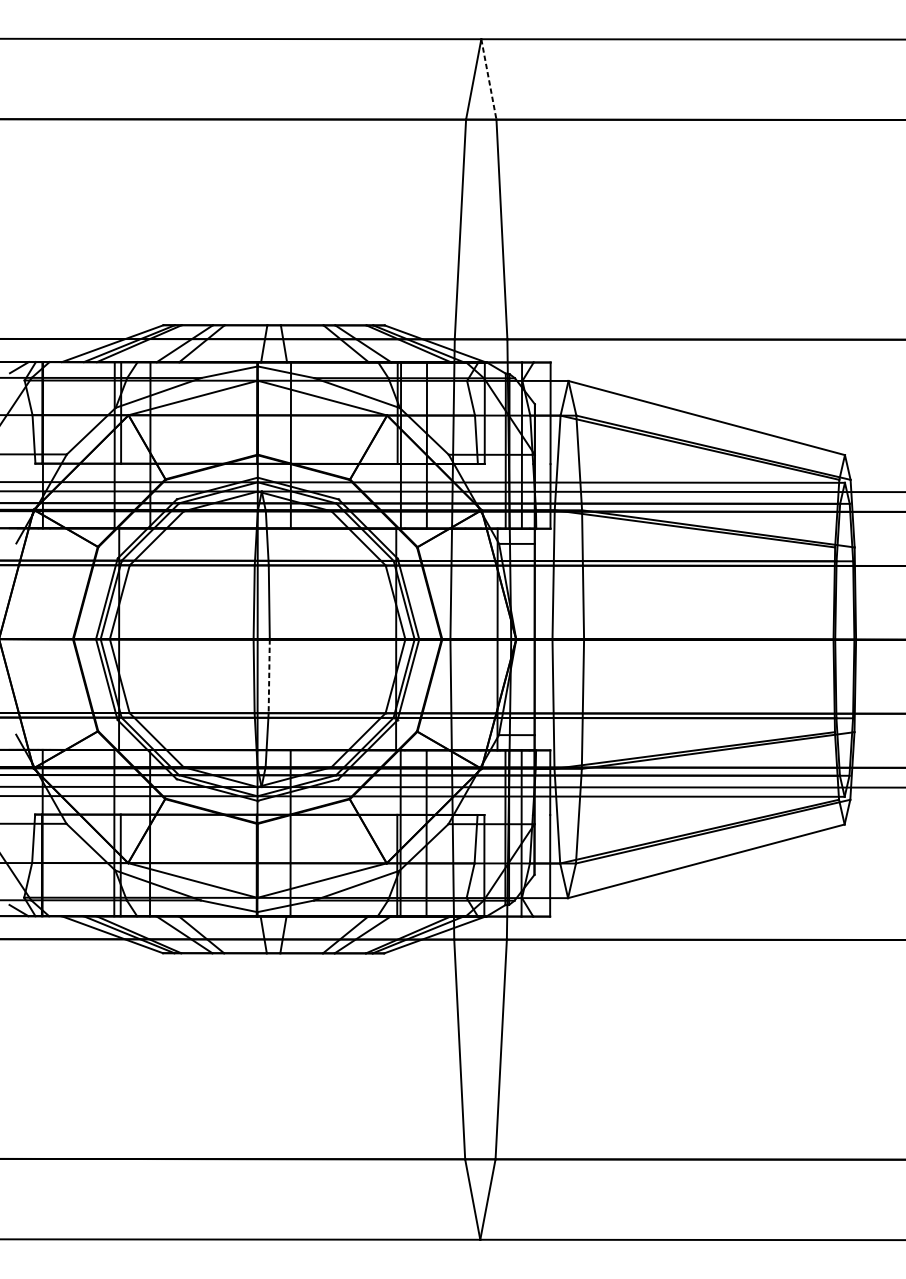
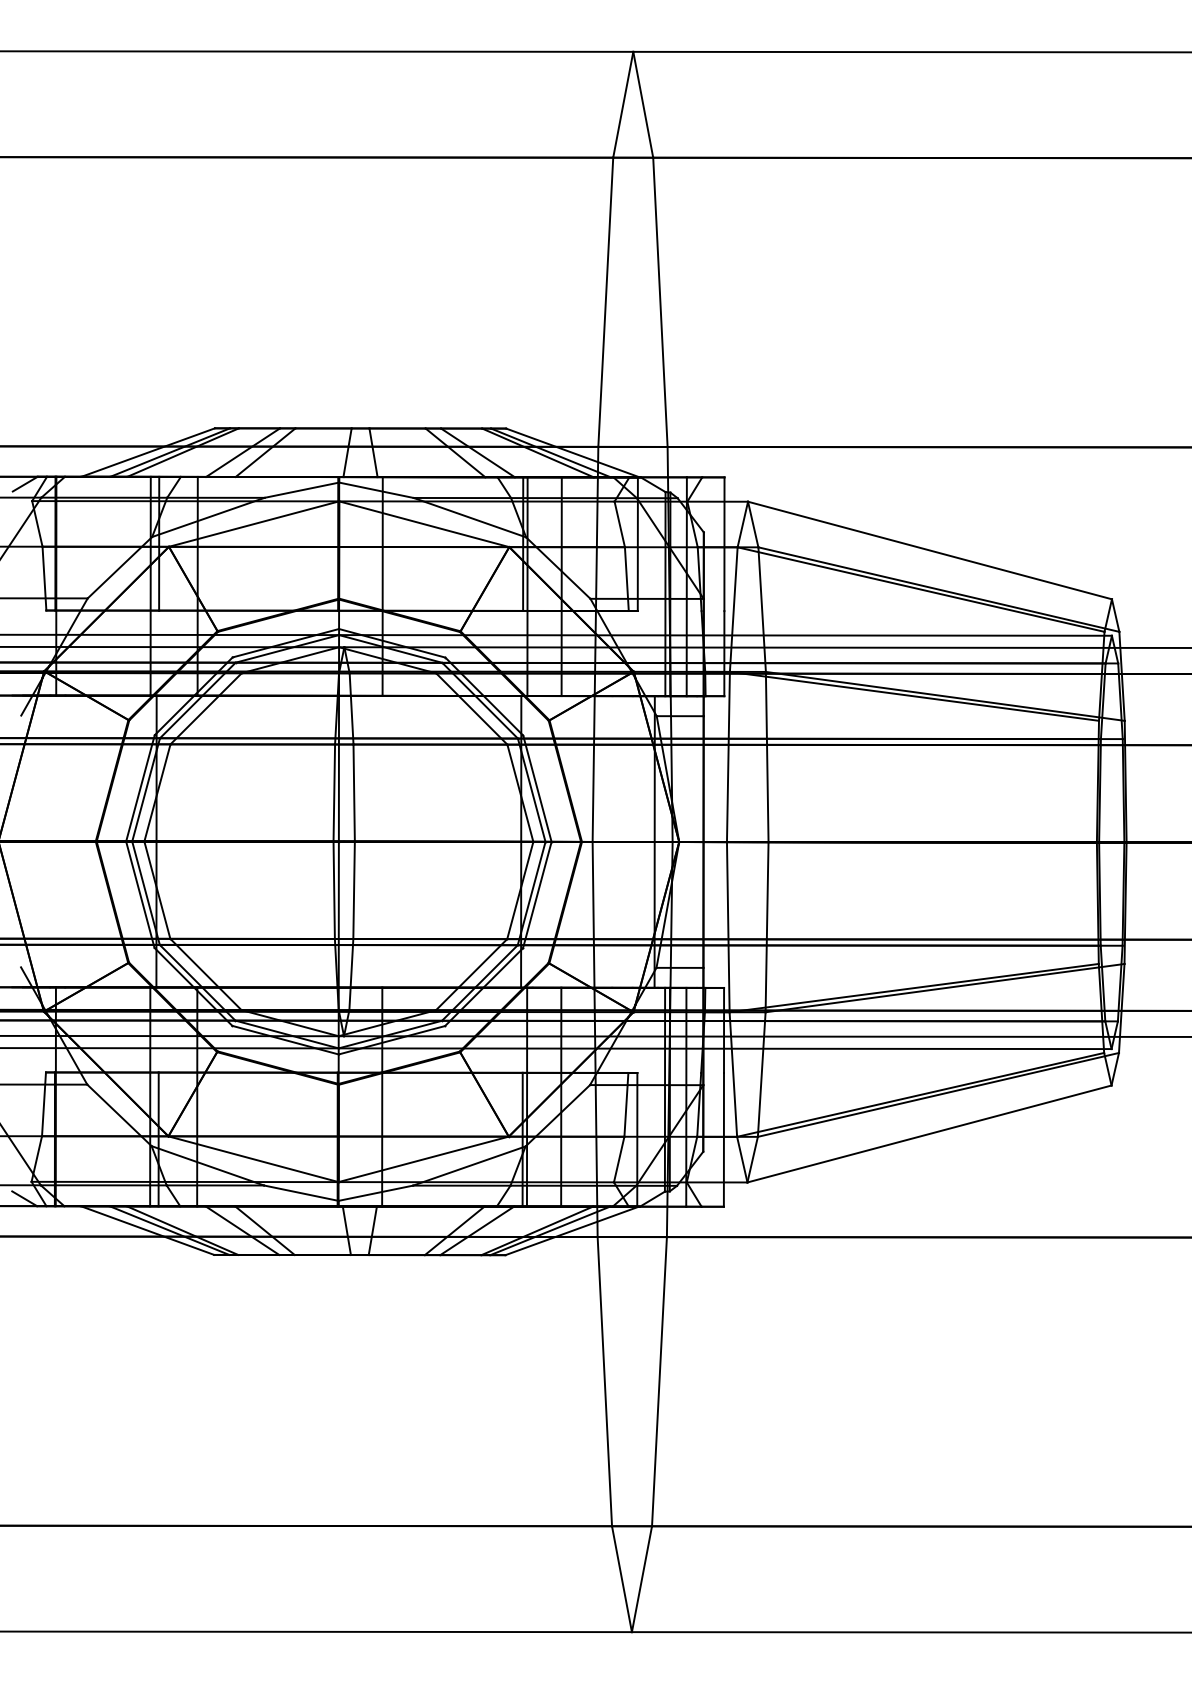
line: (489, 79) -> (643, 104), dashed -> solid
line: (269, 676) -> (354, 890), dashed -> solid

